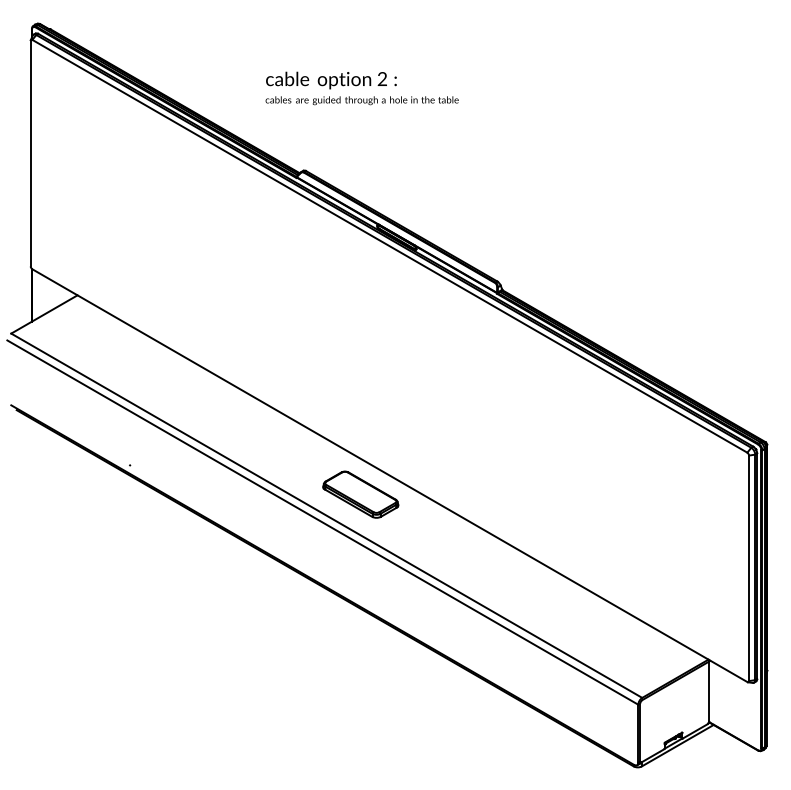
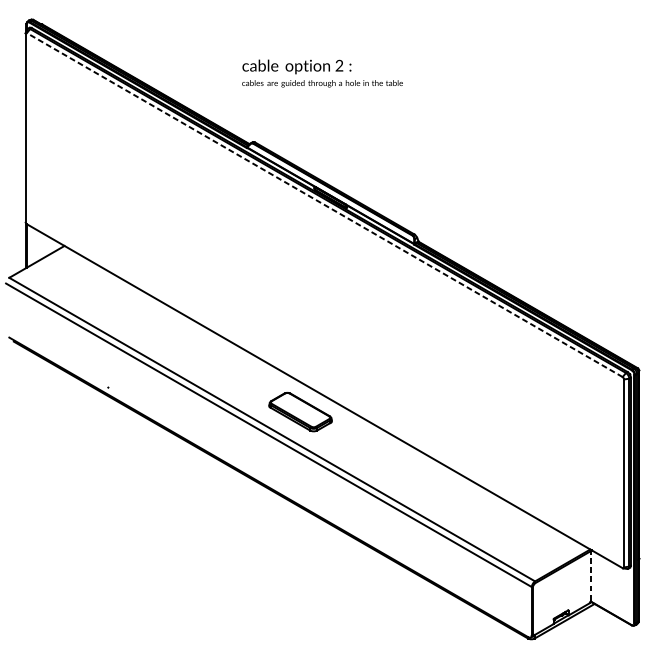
text: (361, 88) -> (322, 73), moved
line: (389, 246) -> (324, 205), solid -> dashed
line: (709, 691) -> (591, 576), solid -> dashed

